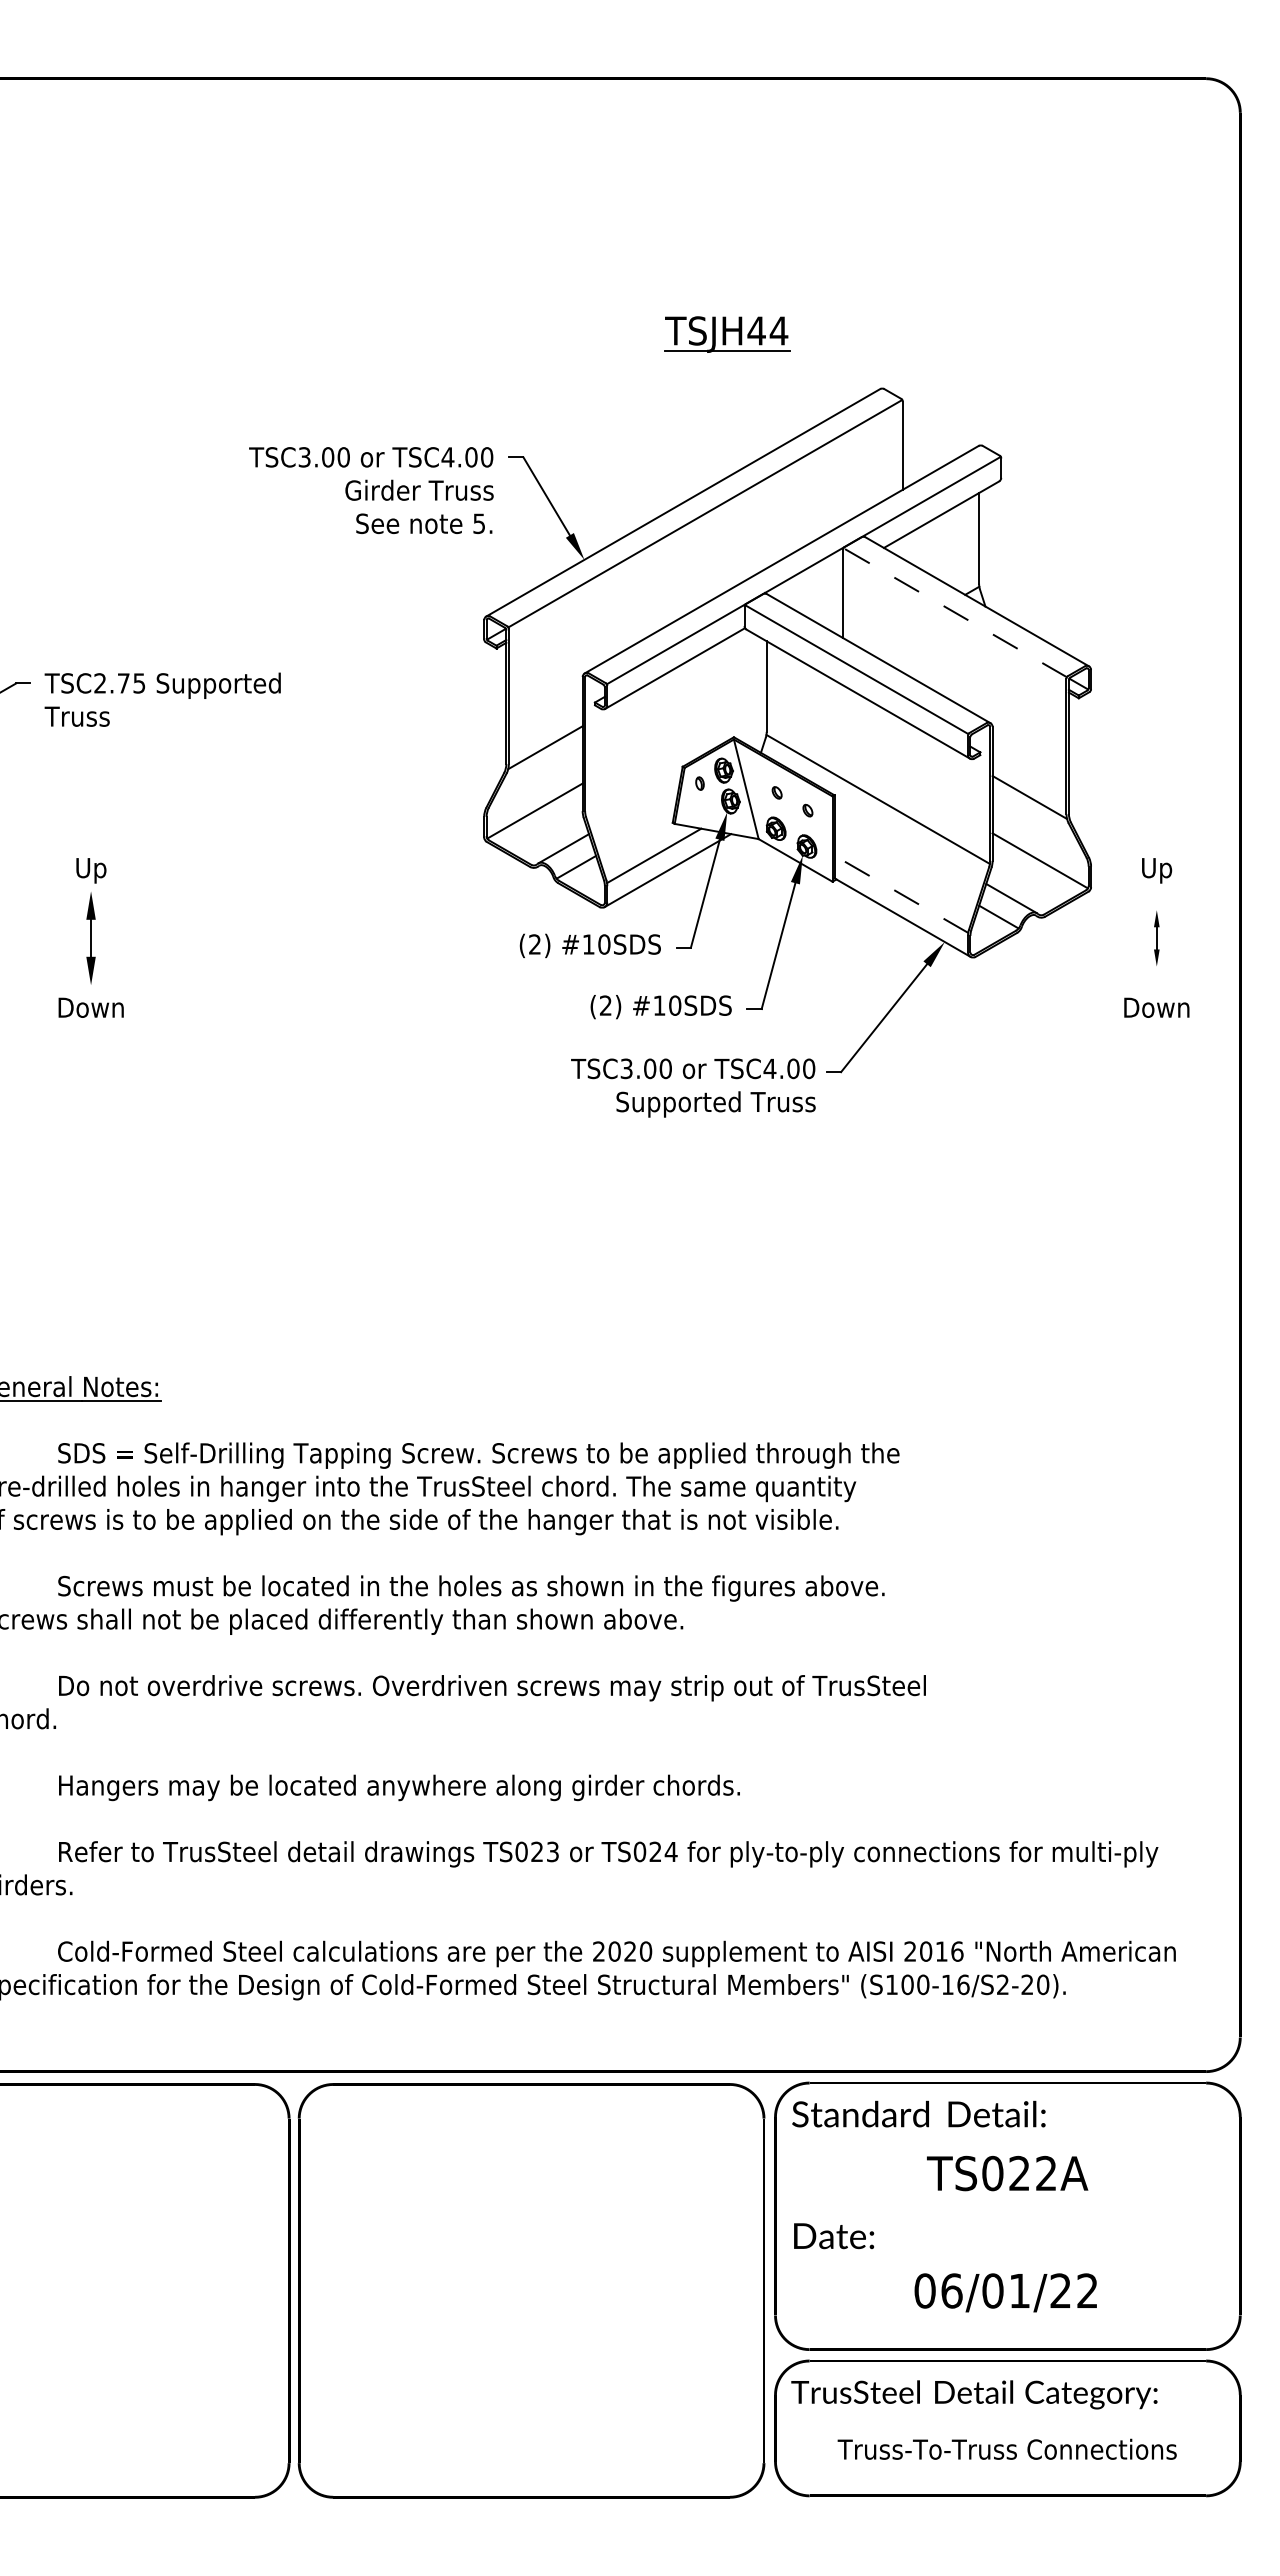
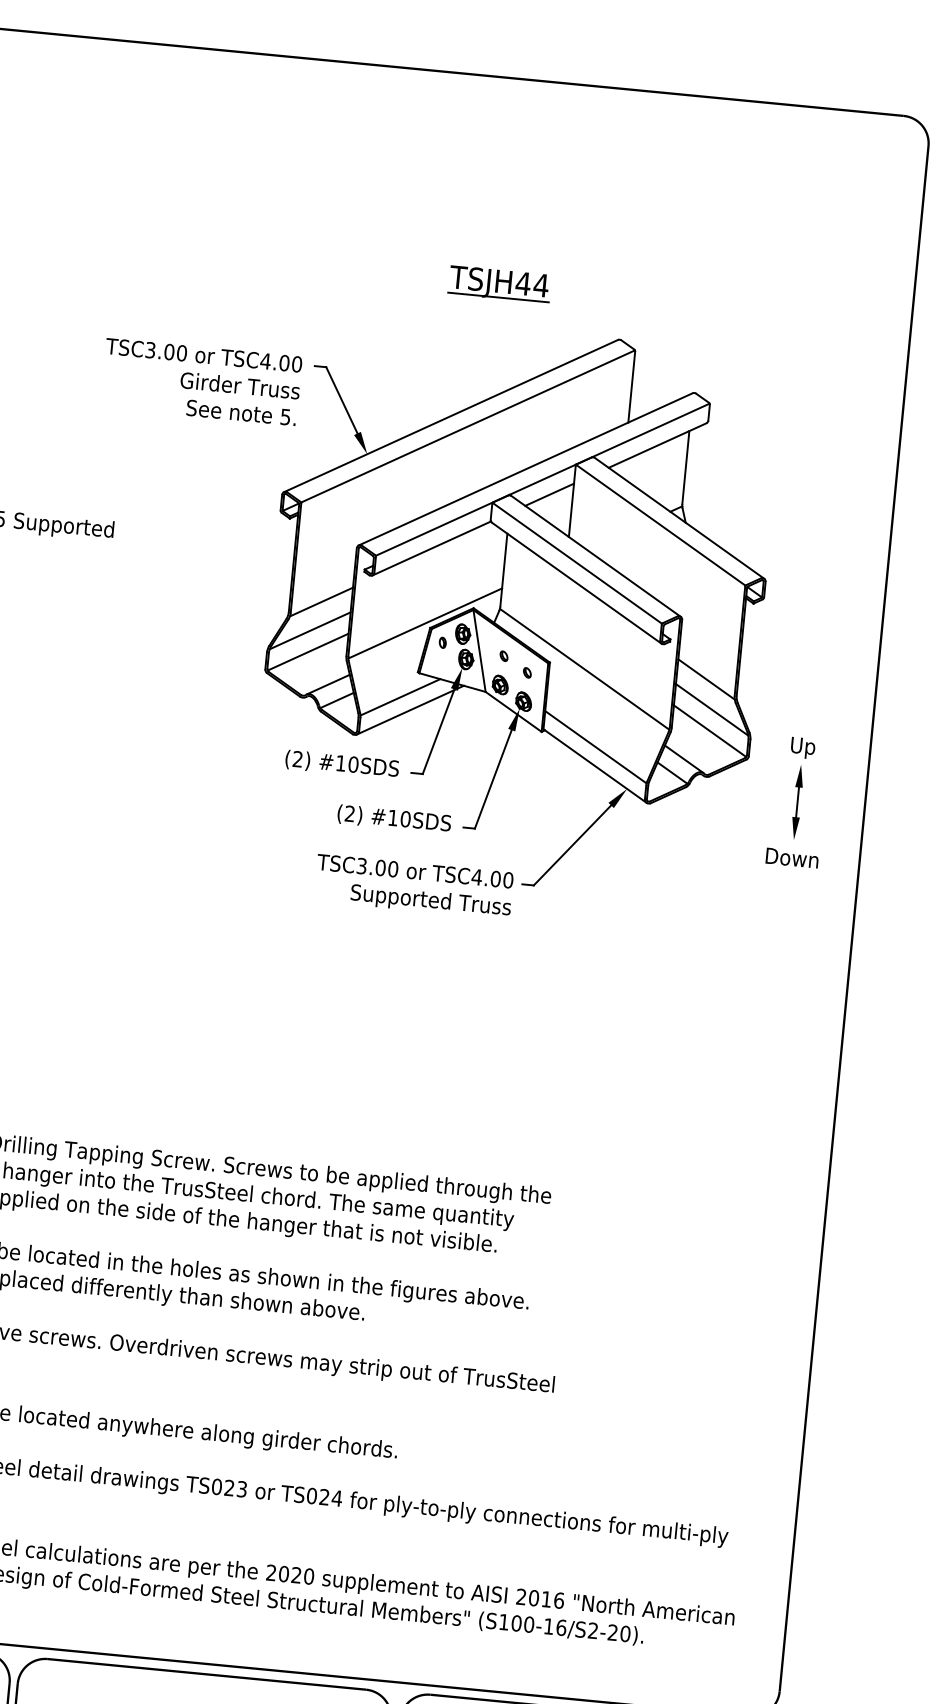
line: (814, 587) -> (549, 494), added
line: (954, 612) -> (660, 525), dashed -> solid
line: (675, 761) -> (424, 623), added
line: (534, 784) -> (309, 630), added
line: (1040, 833) -> (712, 709), added
line: (900, 894) -> (595, 747), dashed -> solid
part: (1156, 938) -> (797, 802), size x1.67

